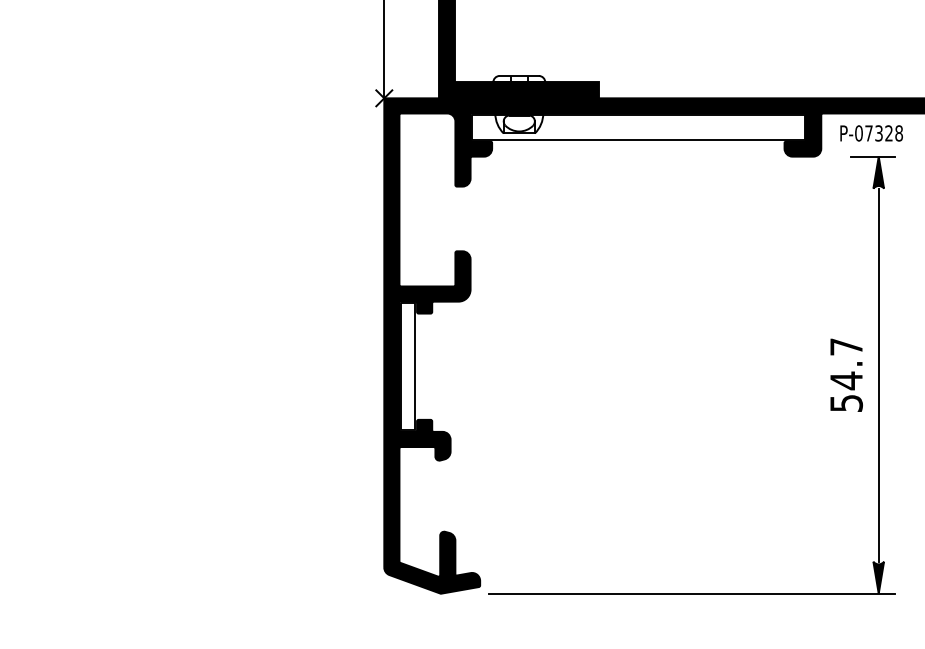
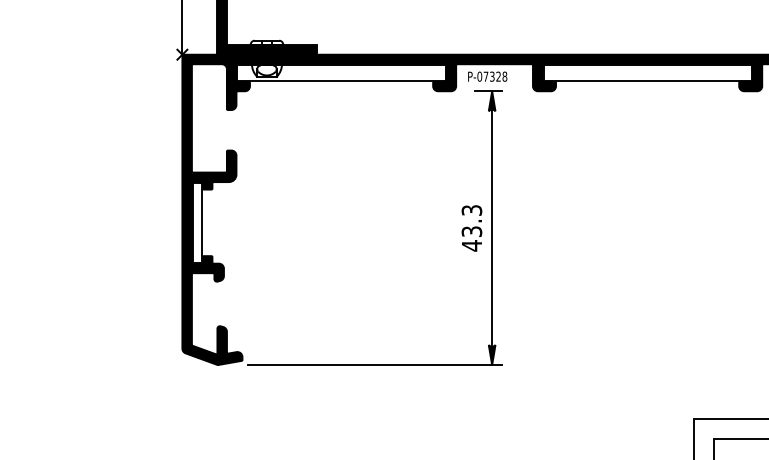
text: (845, 375) -> (471, 228), 54.7 -> 43.3

